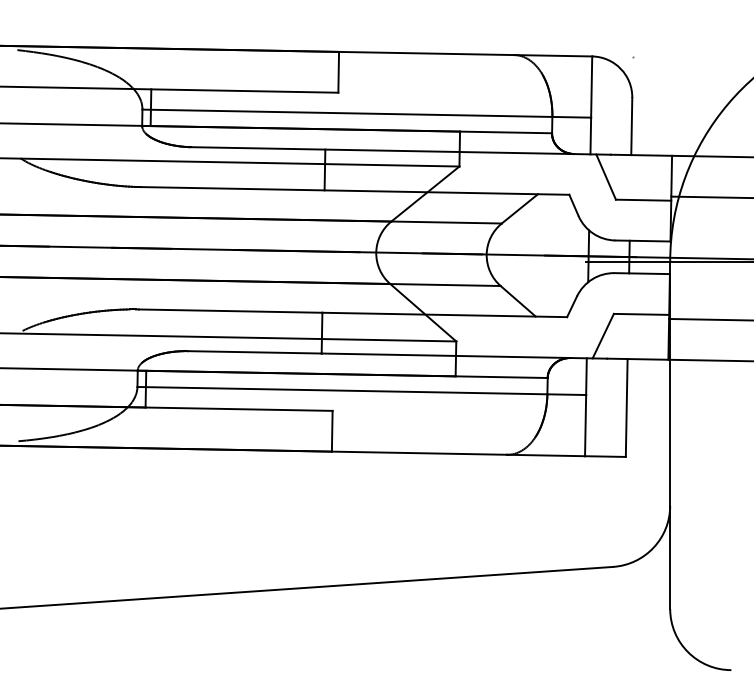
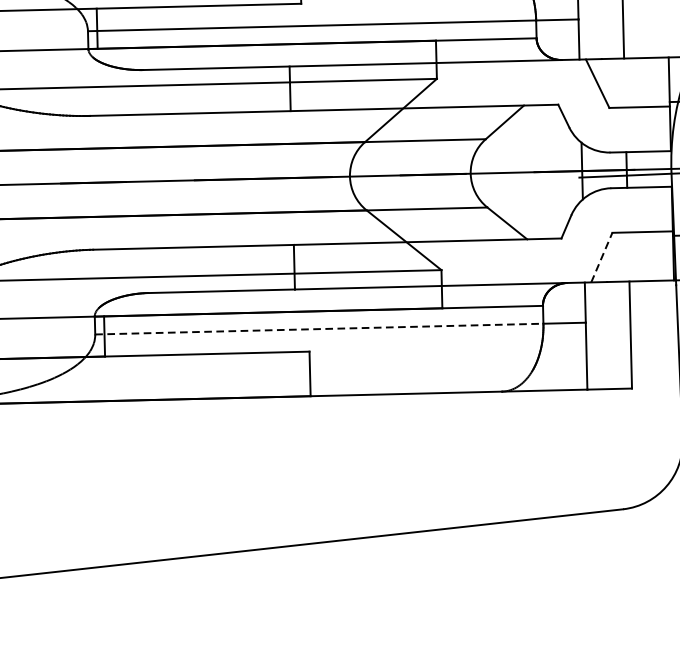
line: (603, 336) -> (602, 257), solid -> dashed
line: (342, 390) -> (319, 328), solid -> dashed

